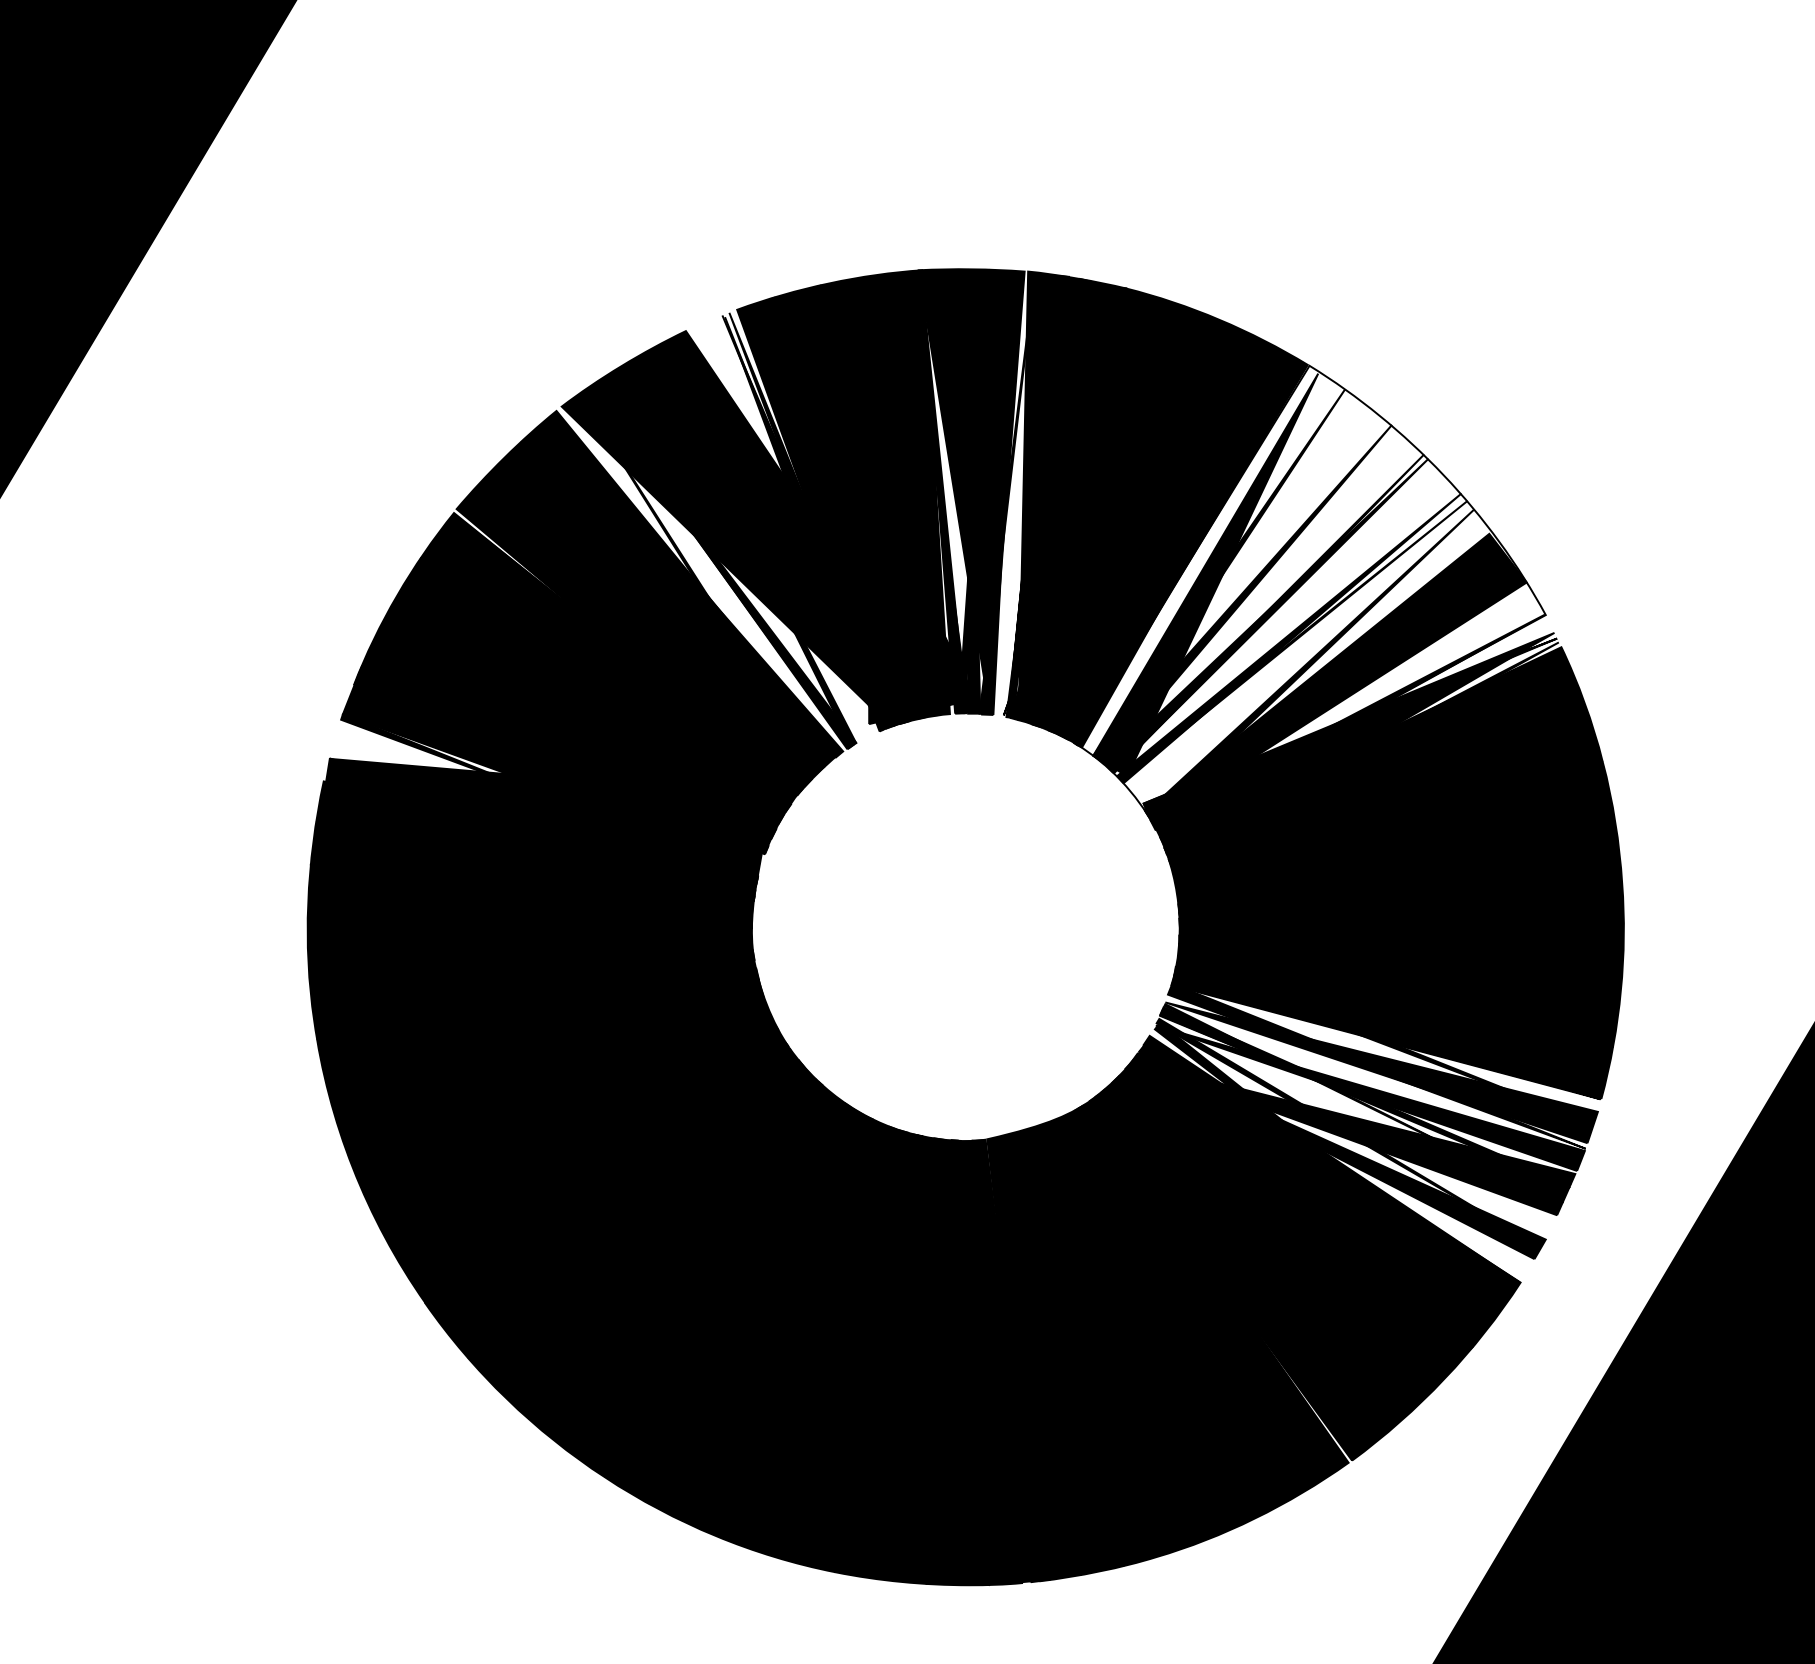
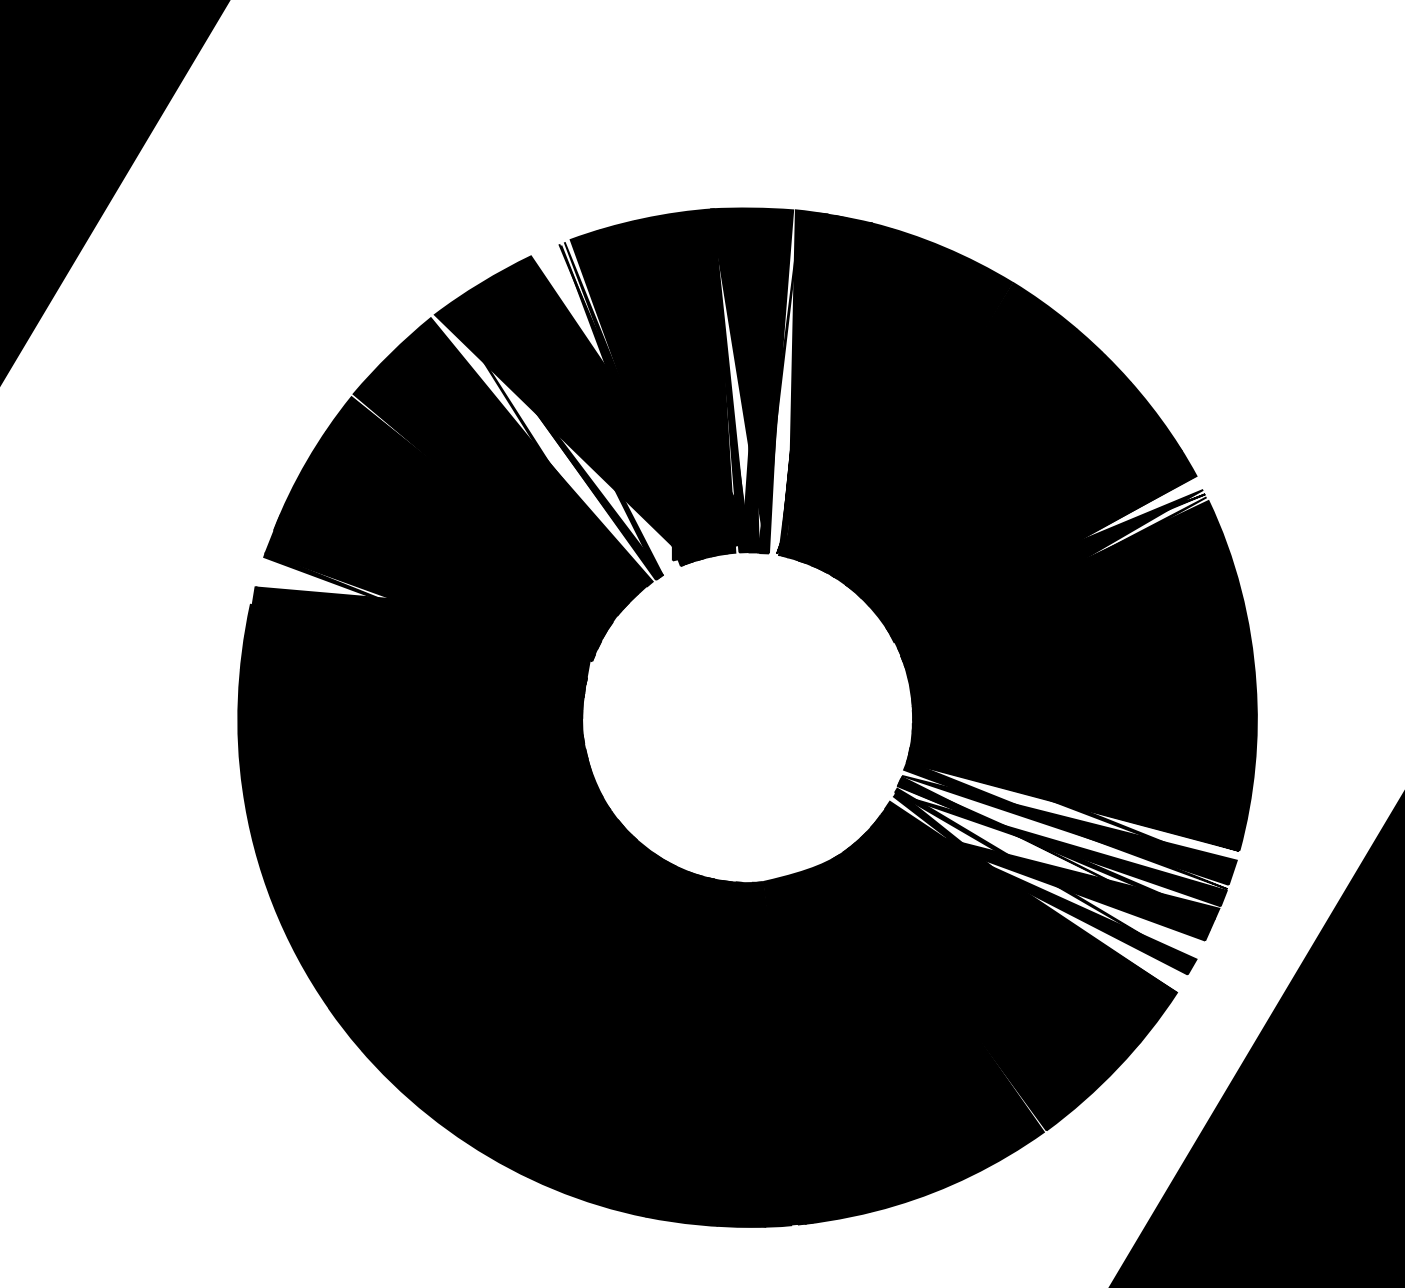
fill: (1310, 596) -> (1014, 461), added

